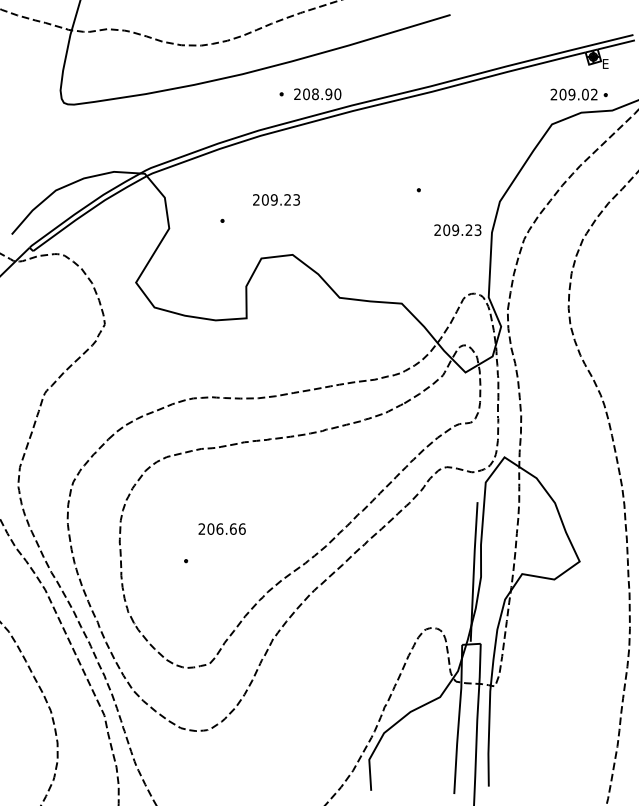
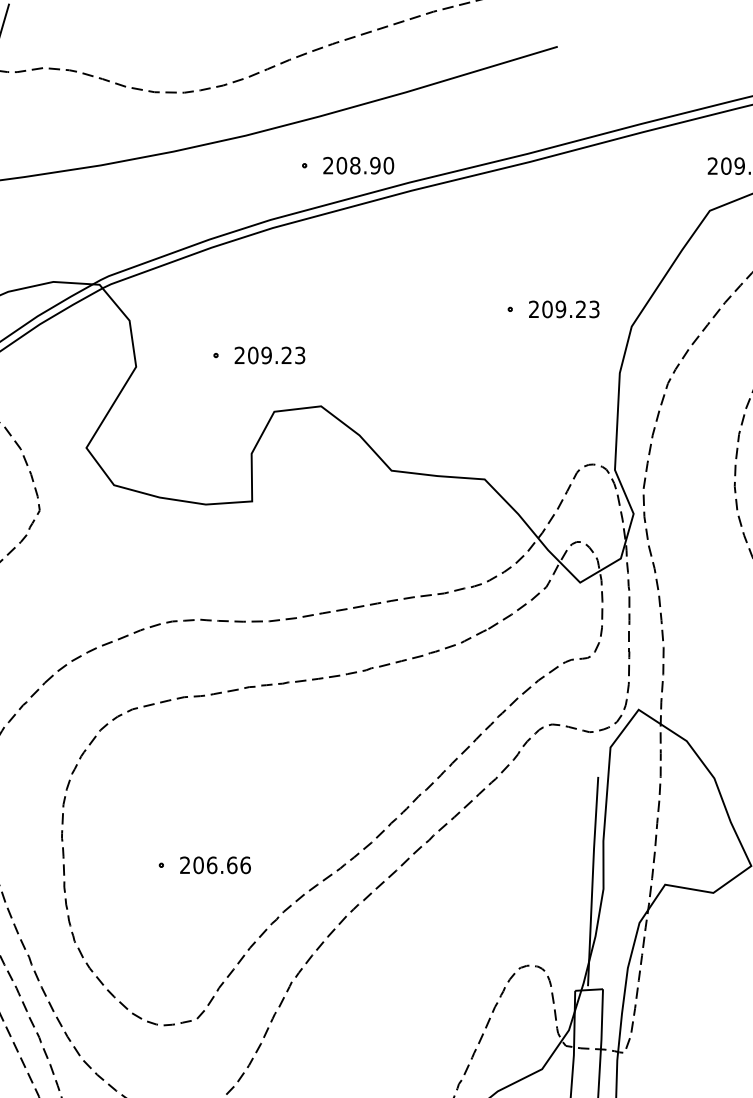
text: (276, 199) -> (269, 354), moved
text: (457, 230) -> (563, 309), moved
text: (221, 528) -> (214, 864), moved

